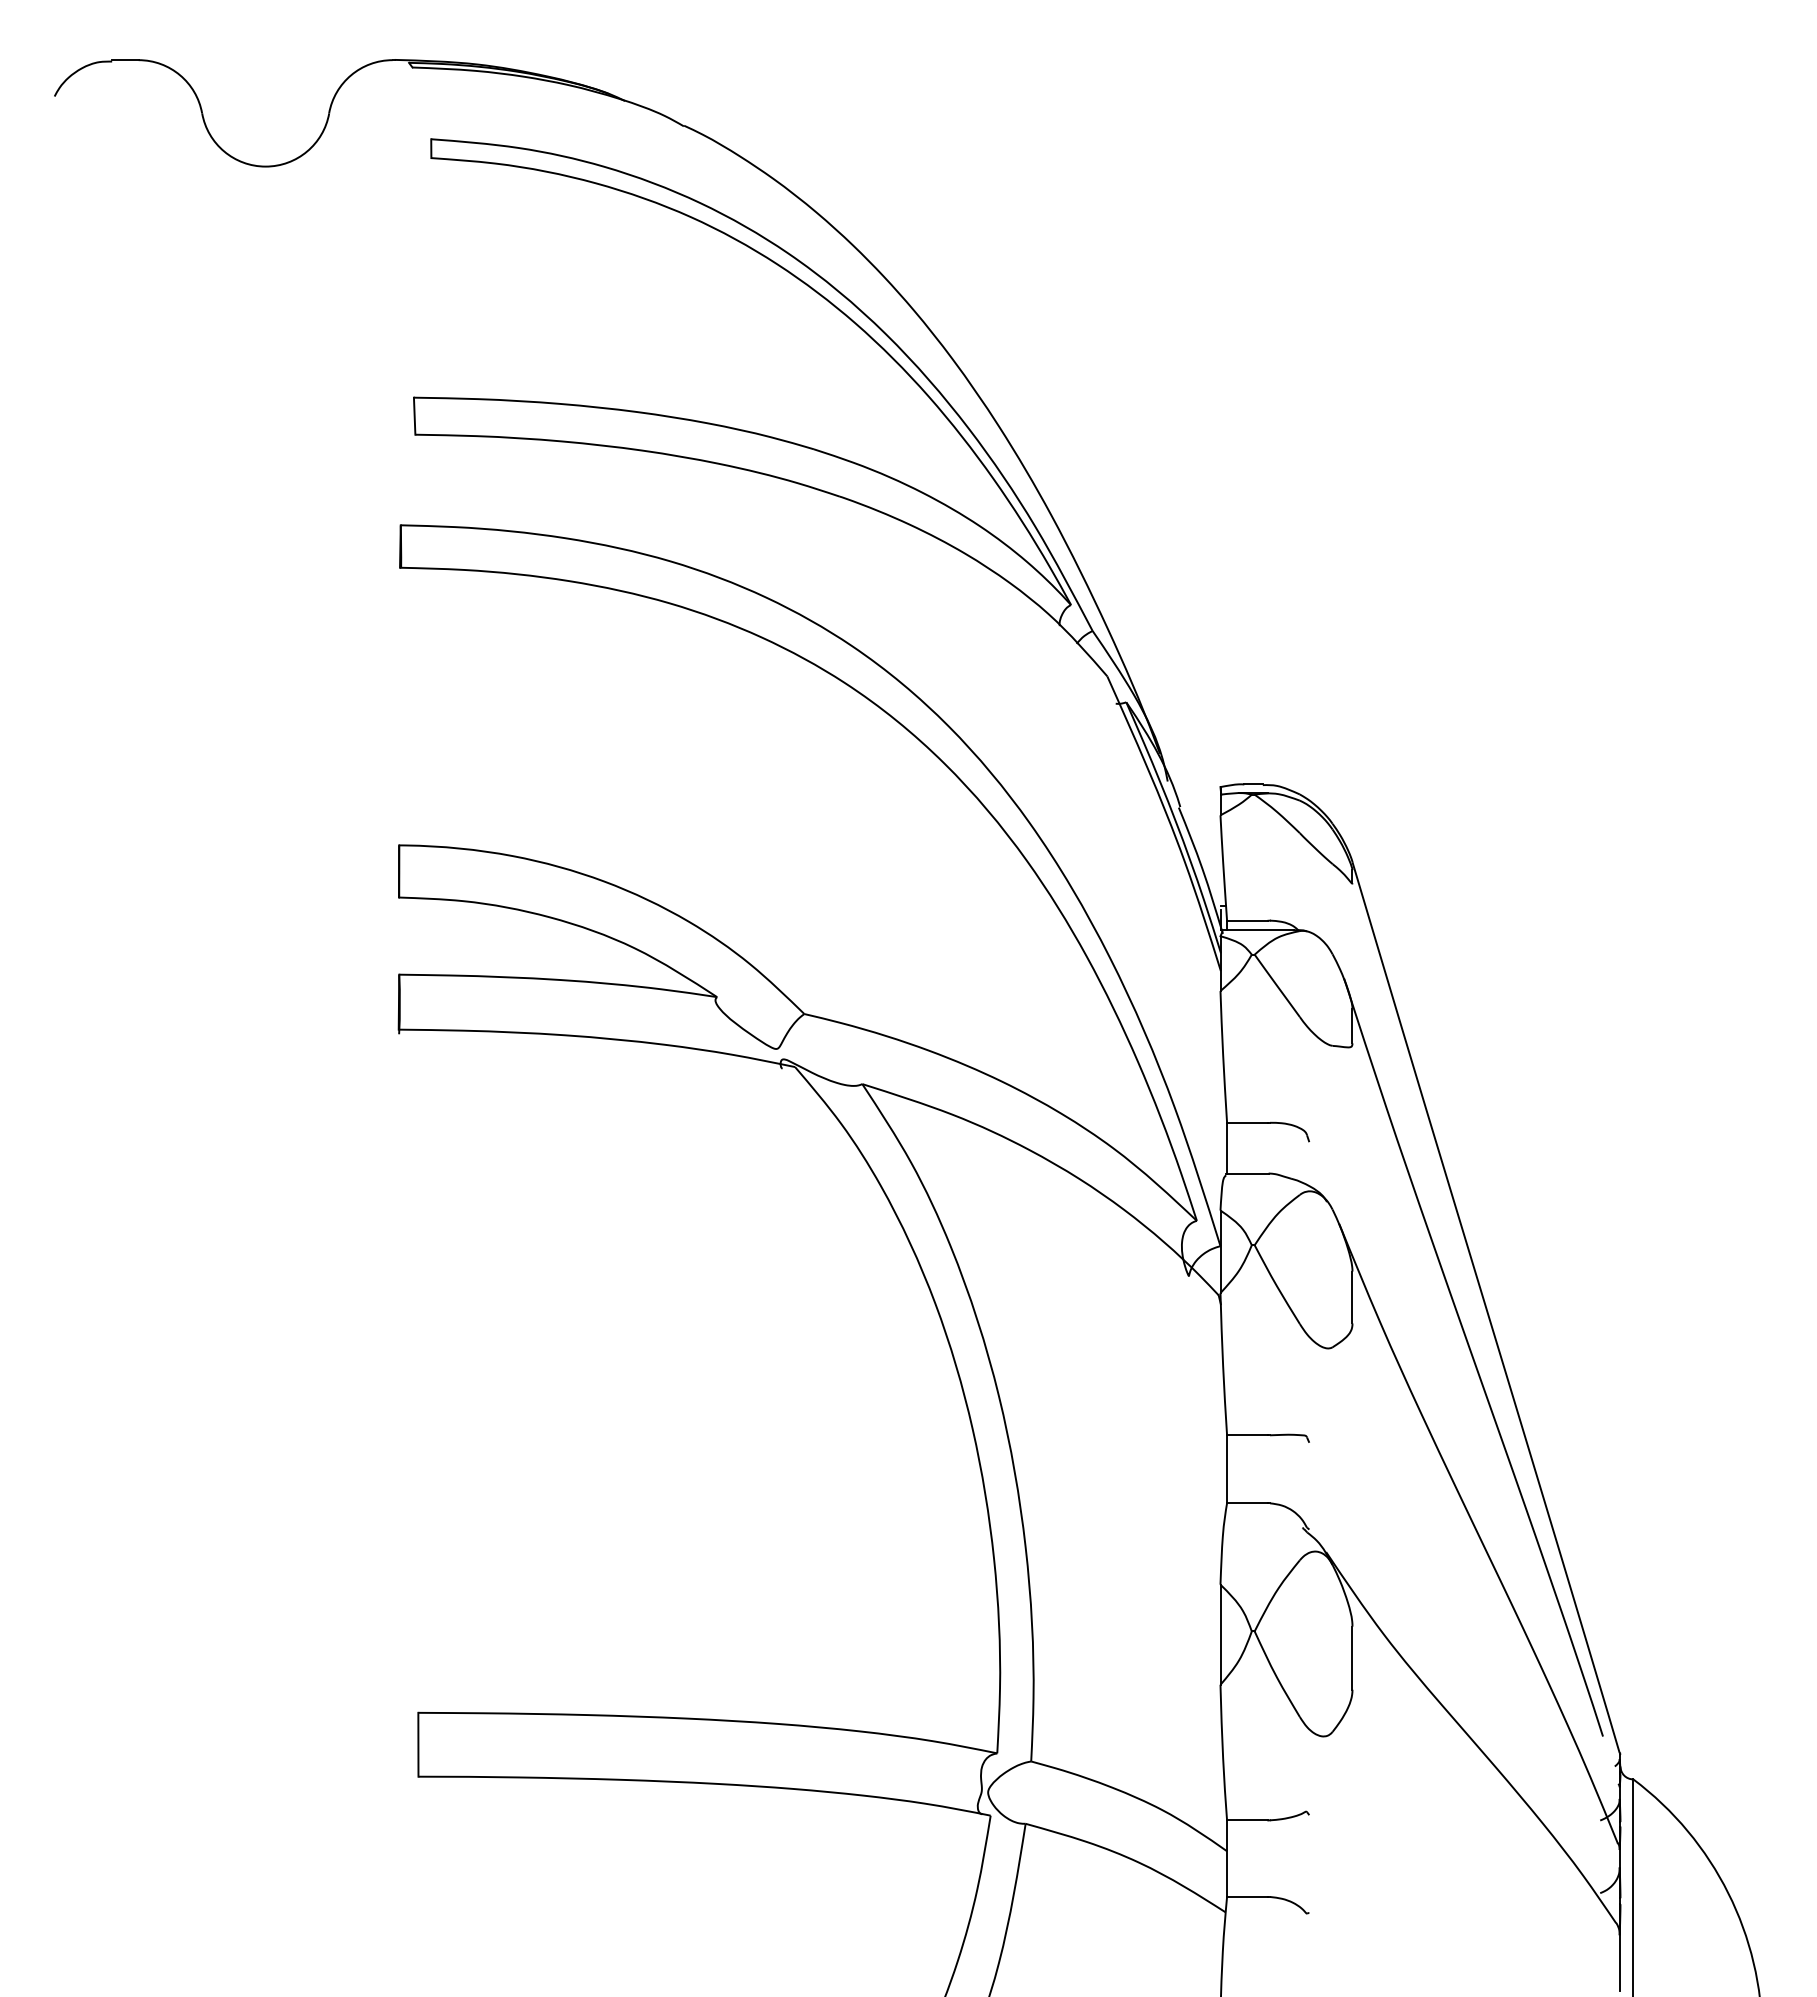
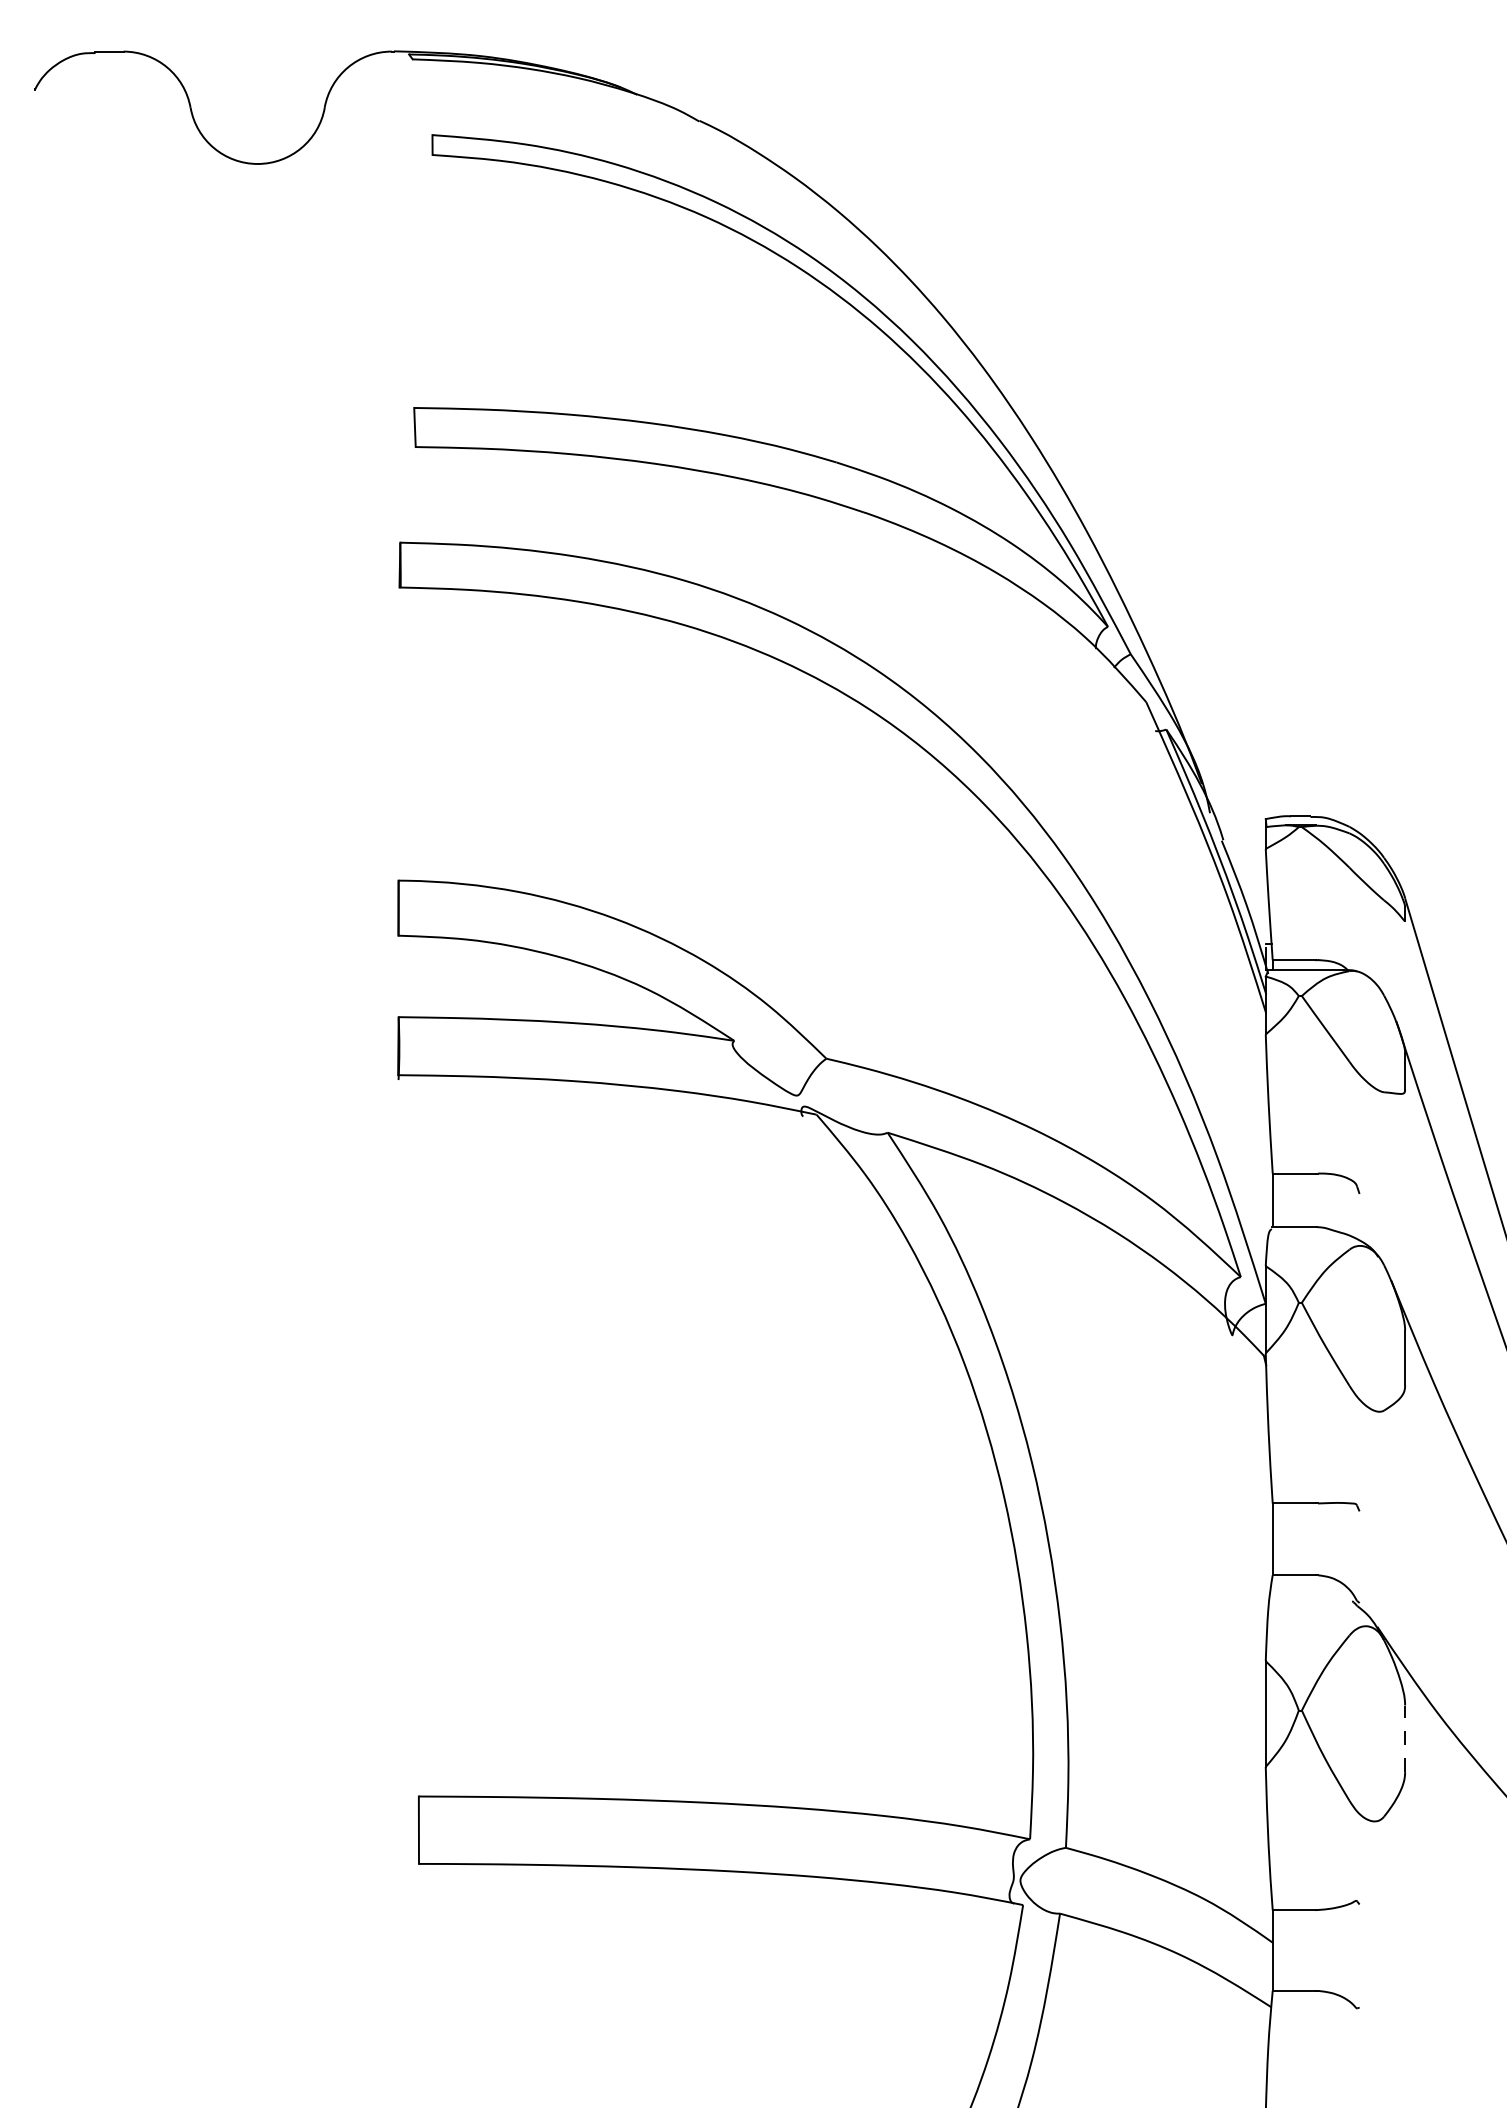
line: (1352, 1658) -> (1405, 1739), solid -> dashed

